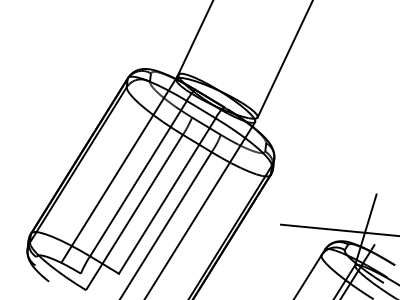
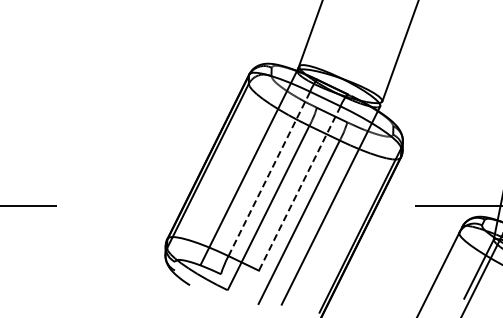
line: (138, 178) -> (269, 173), solid -> dashed
line: (167, 195) -> (299, 188), solid -> dashed

